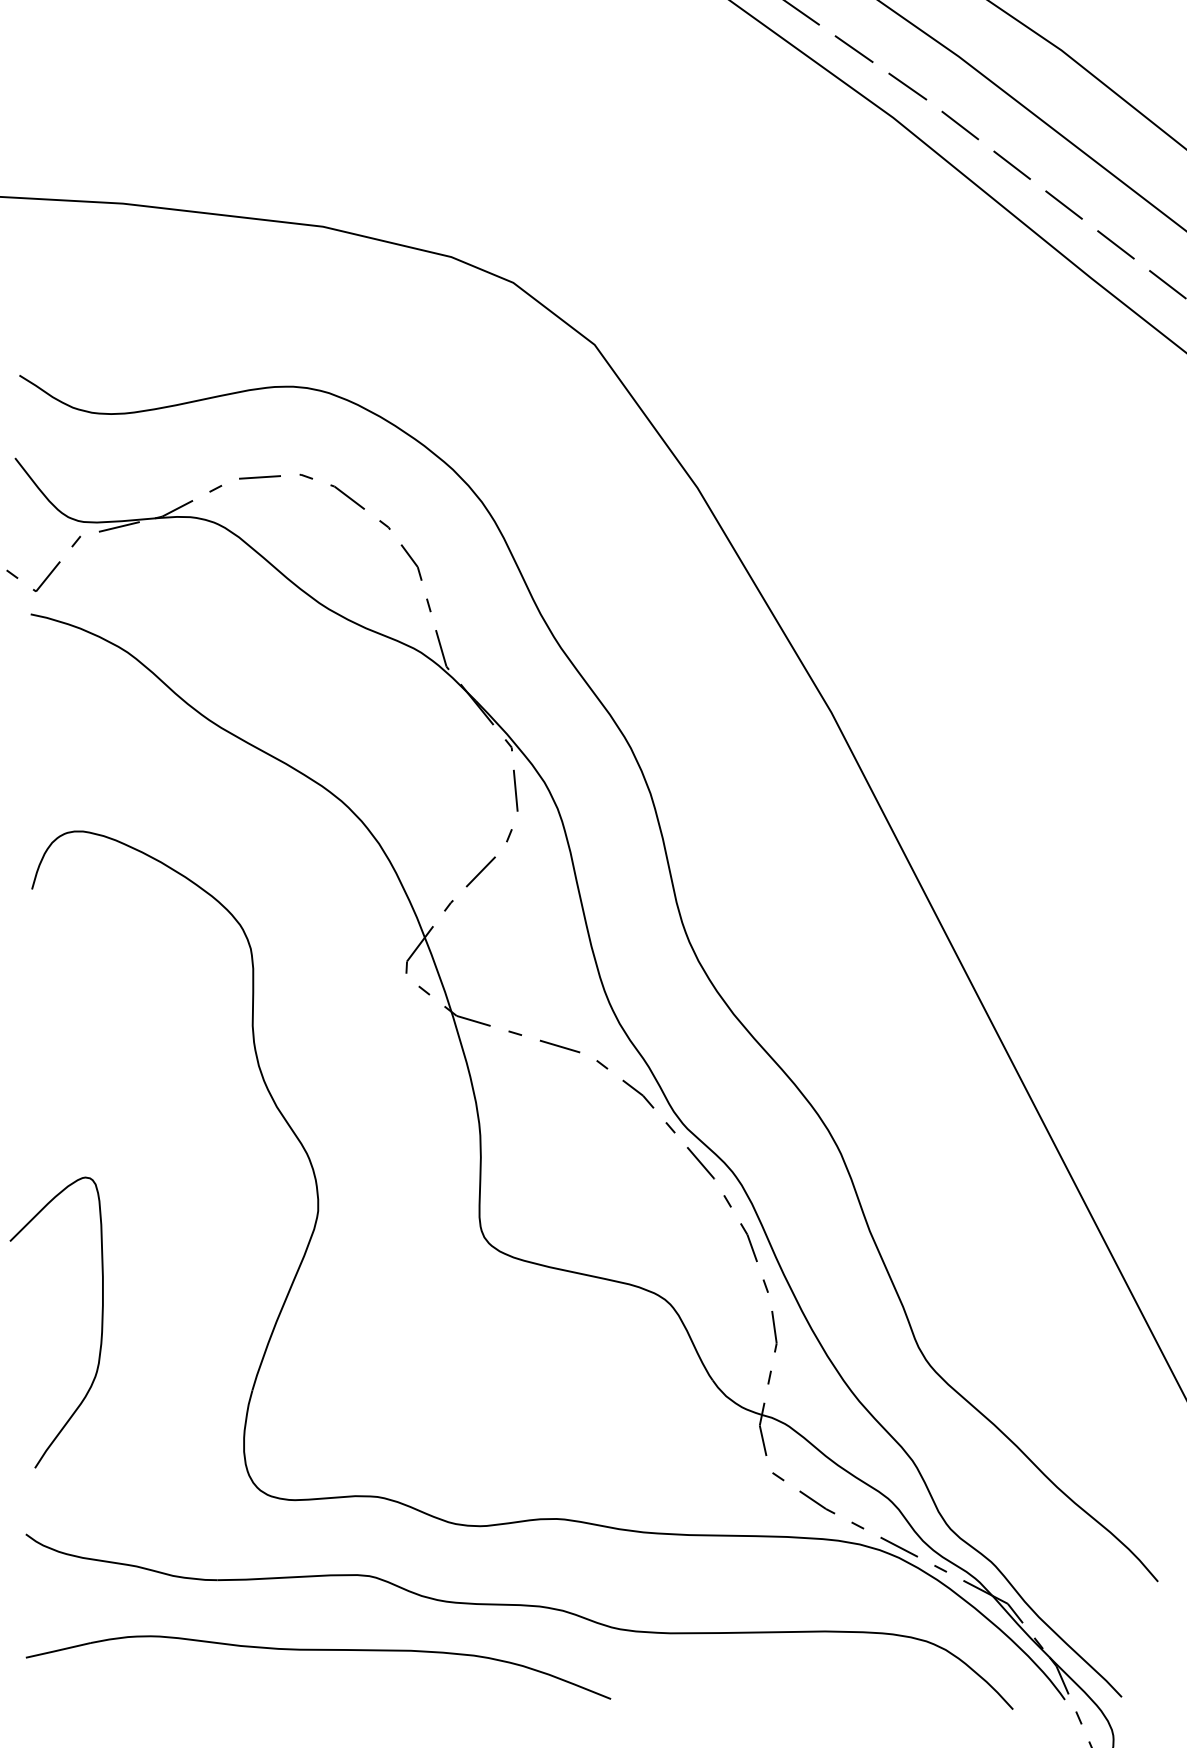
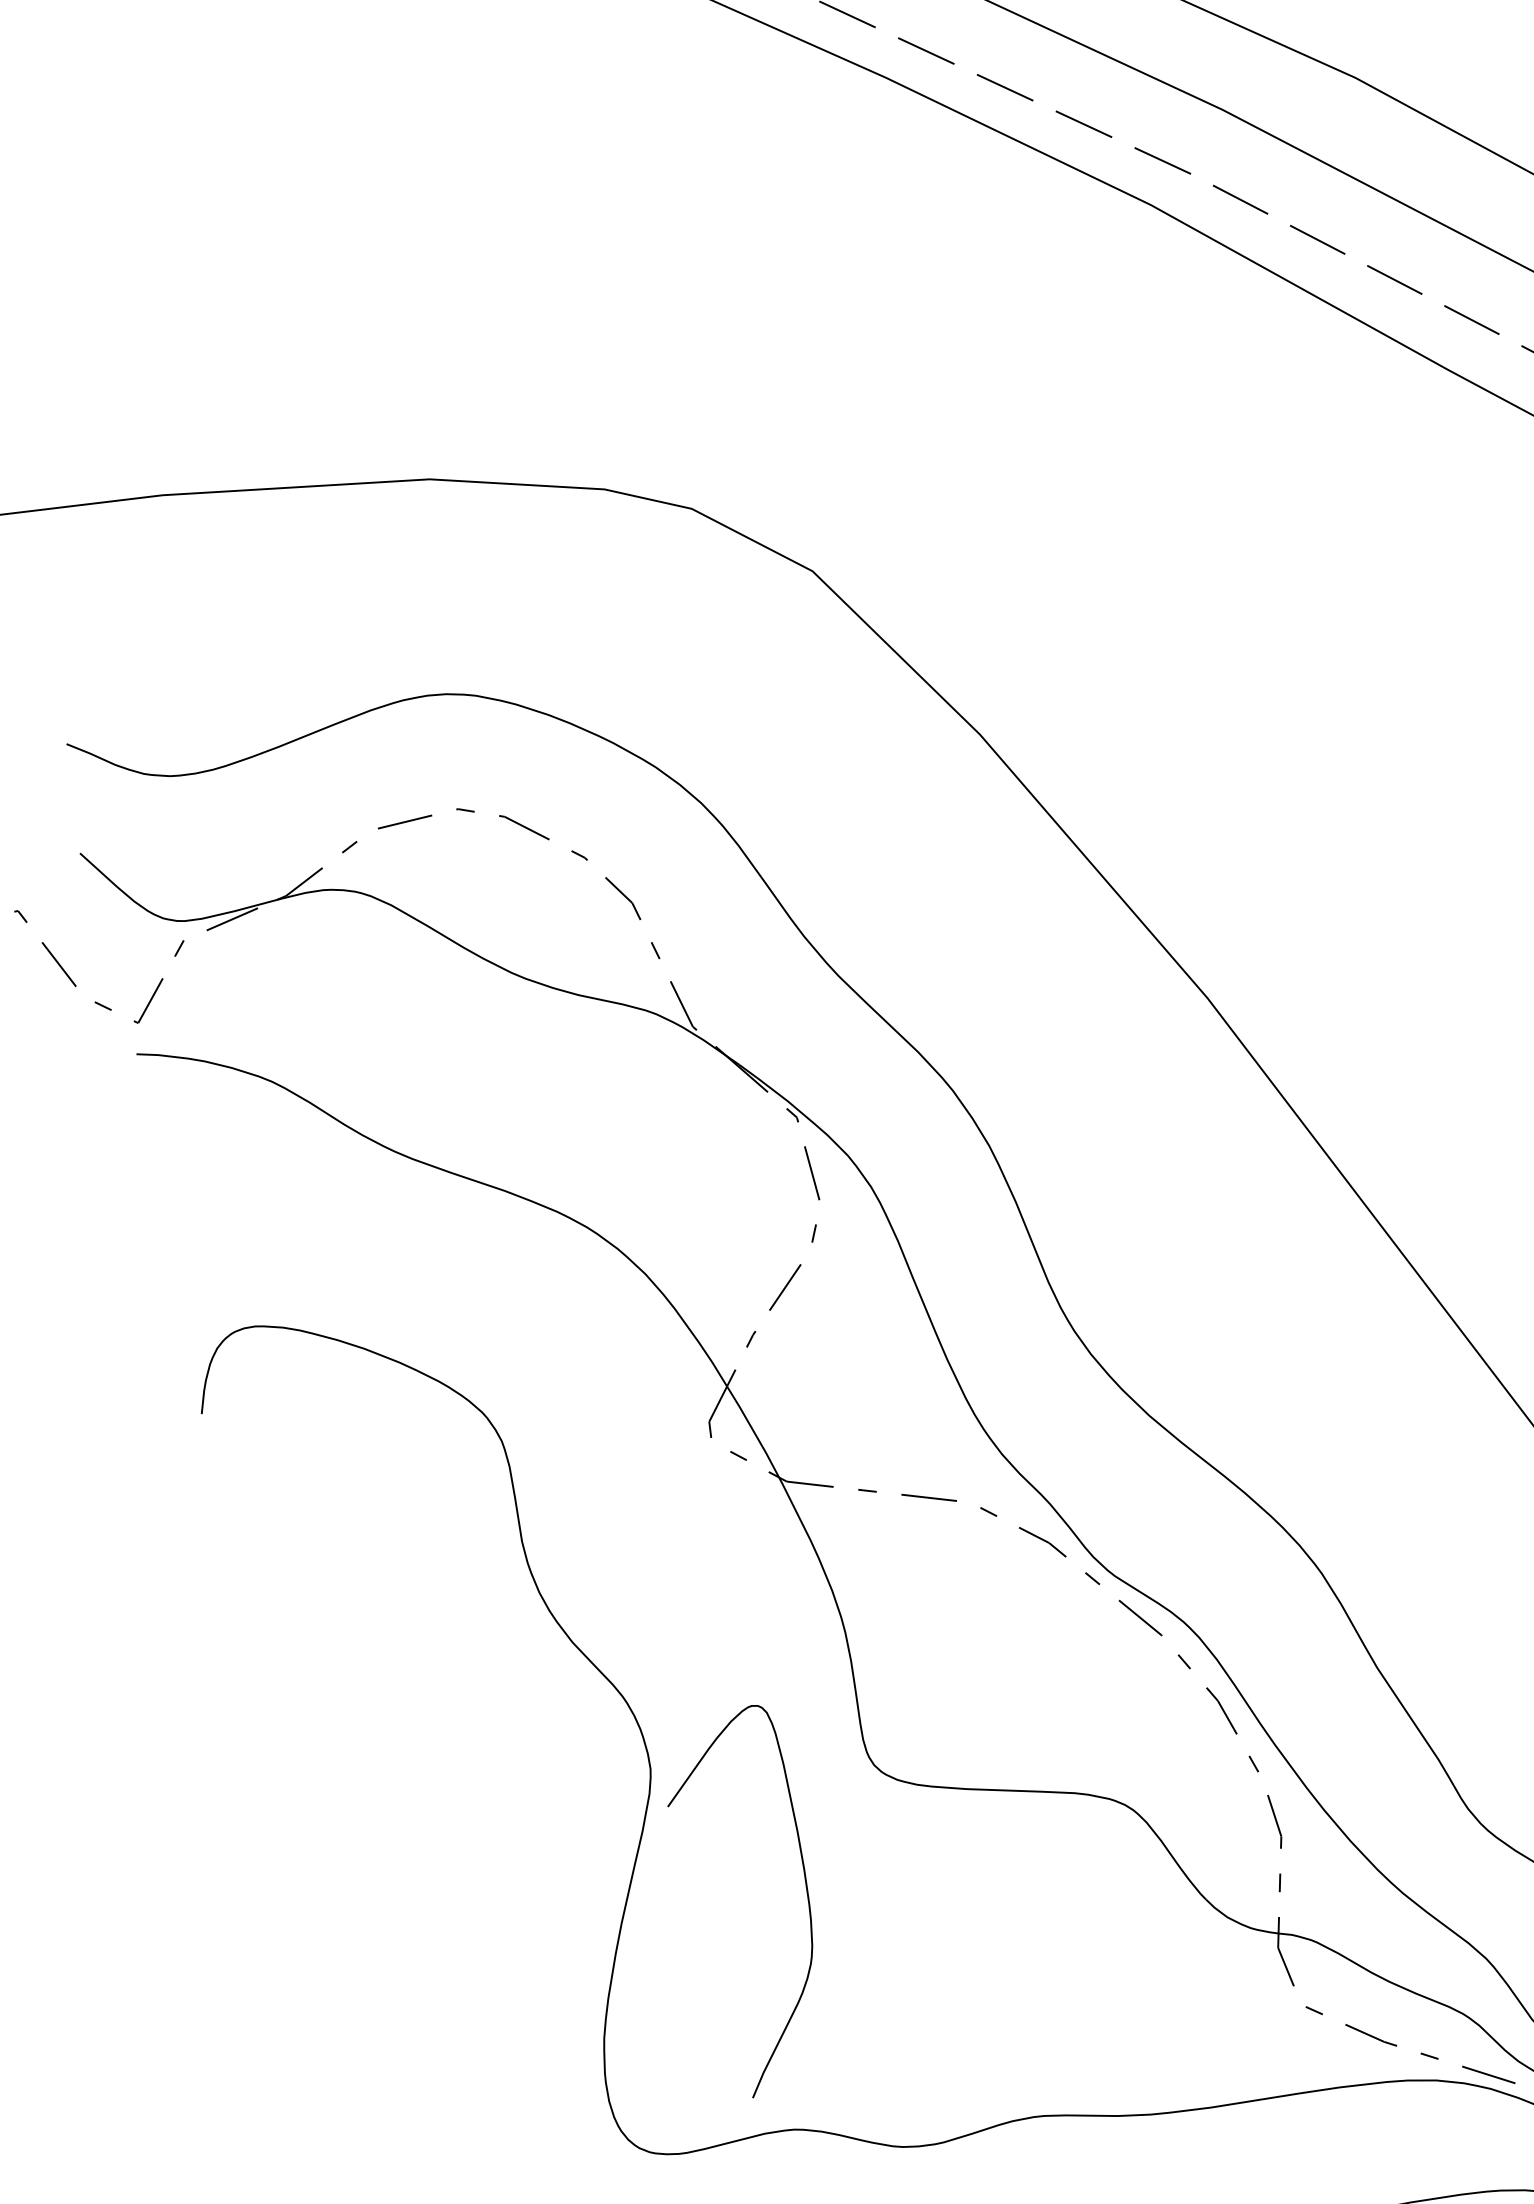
curve: (101, 1322) -> (806, 1892), moved

